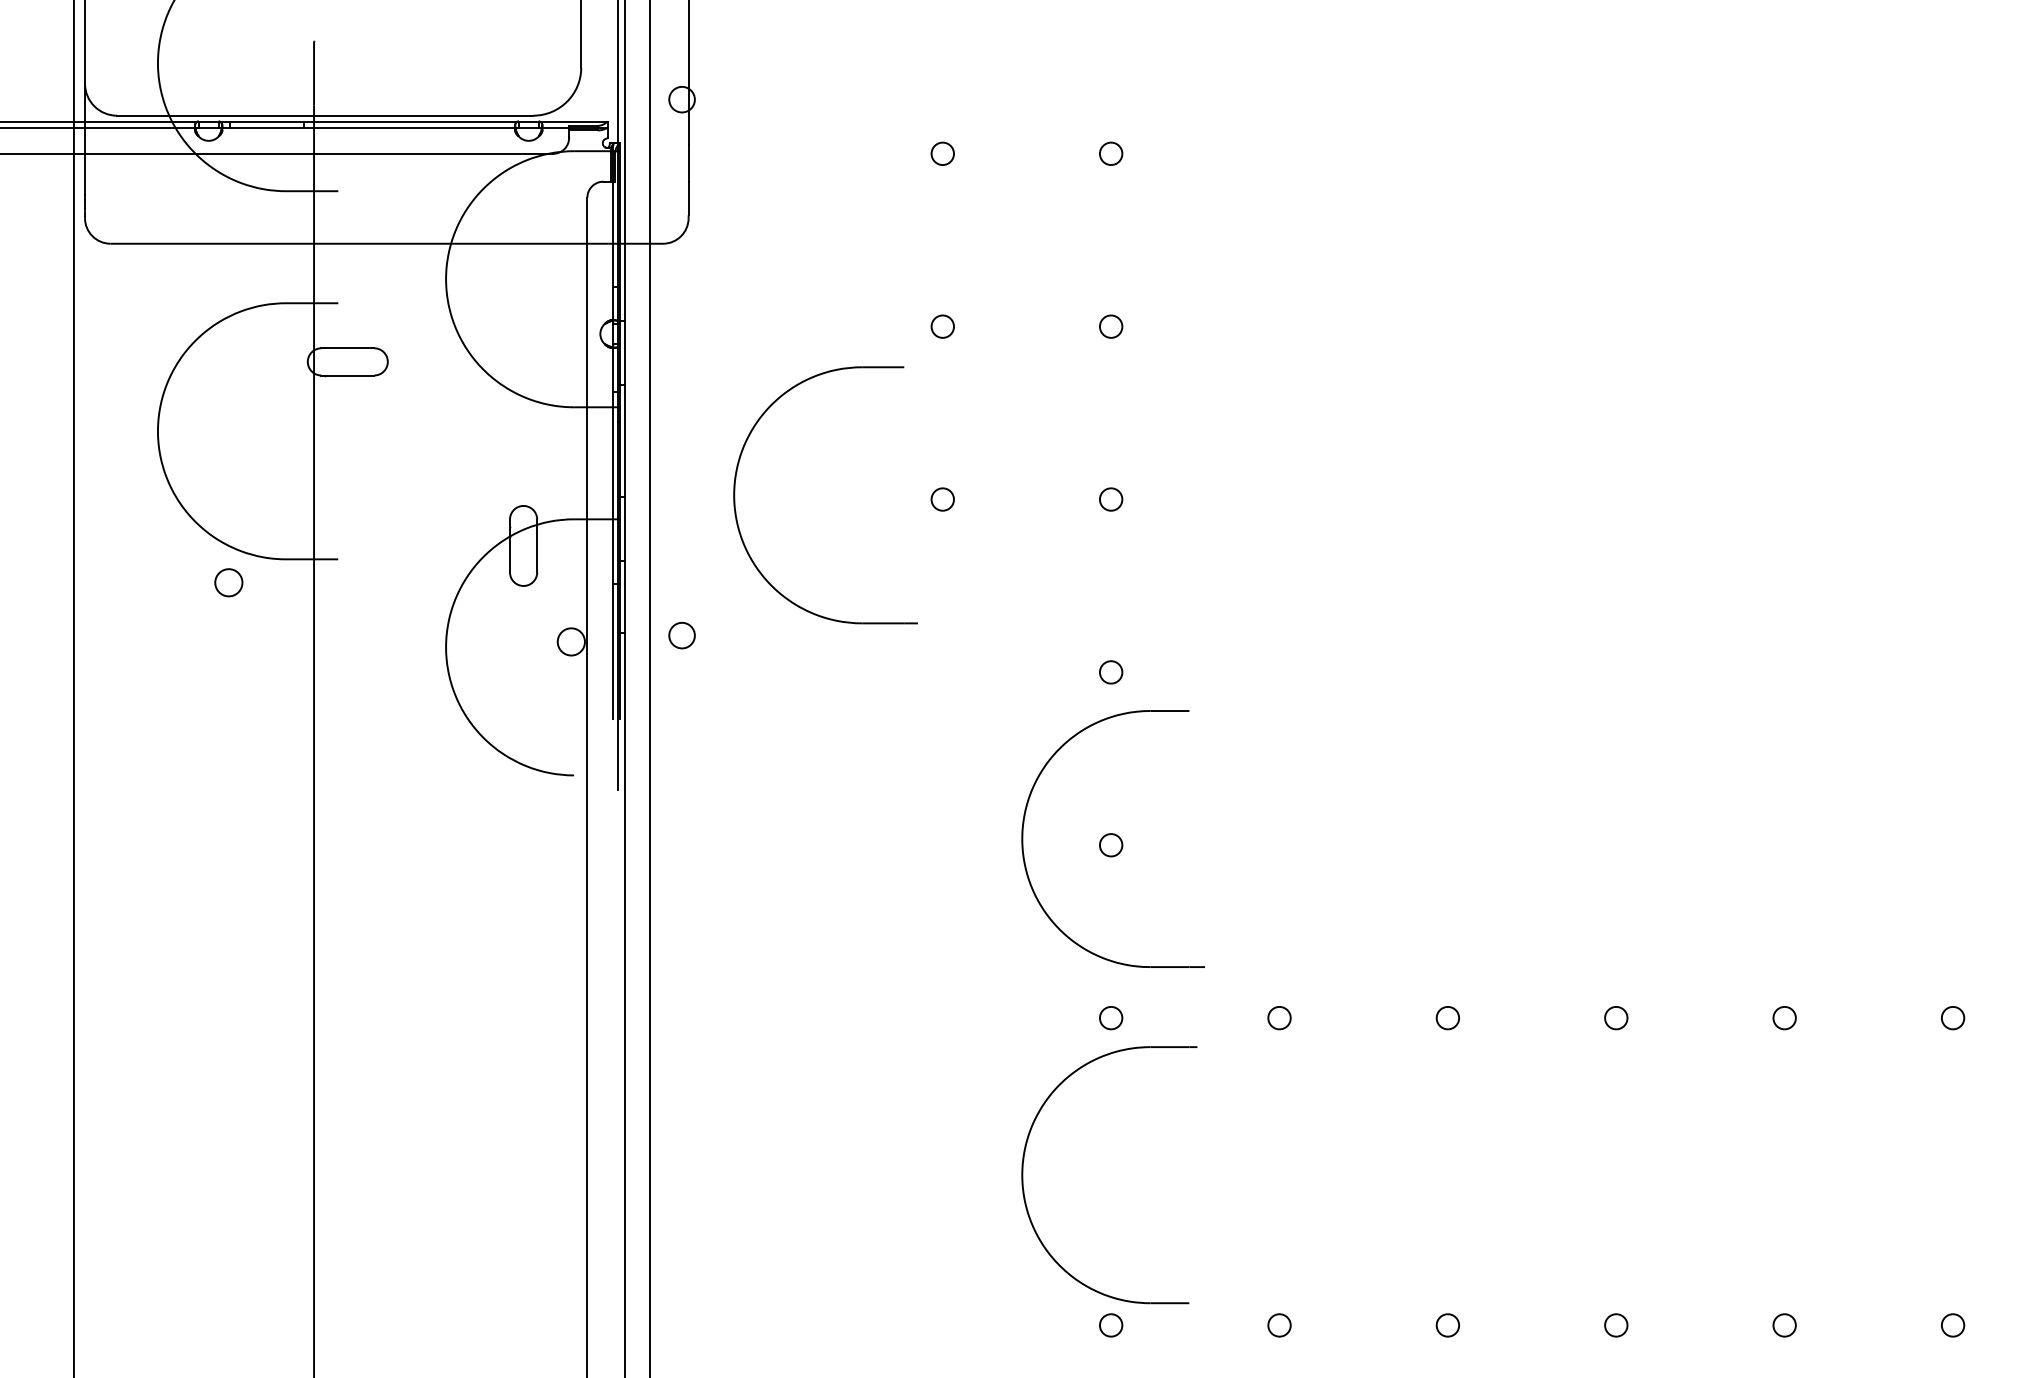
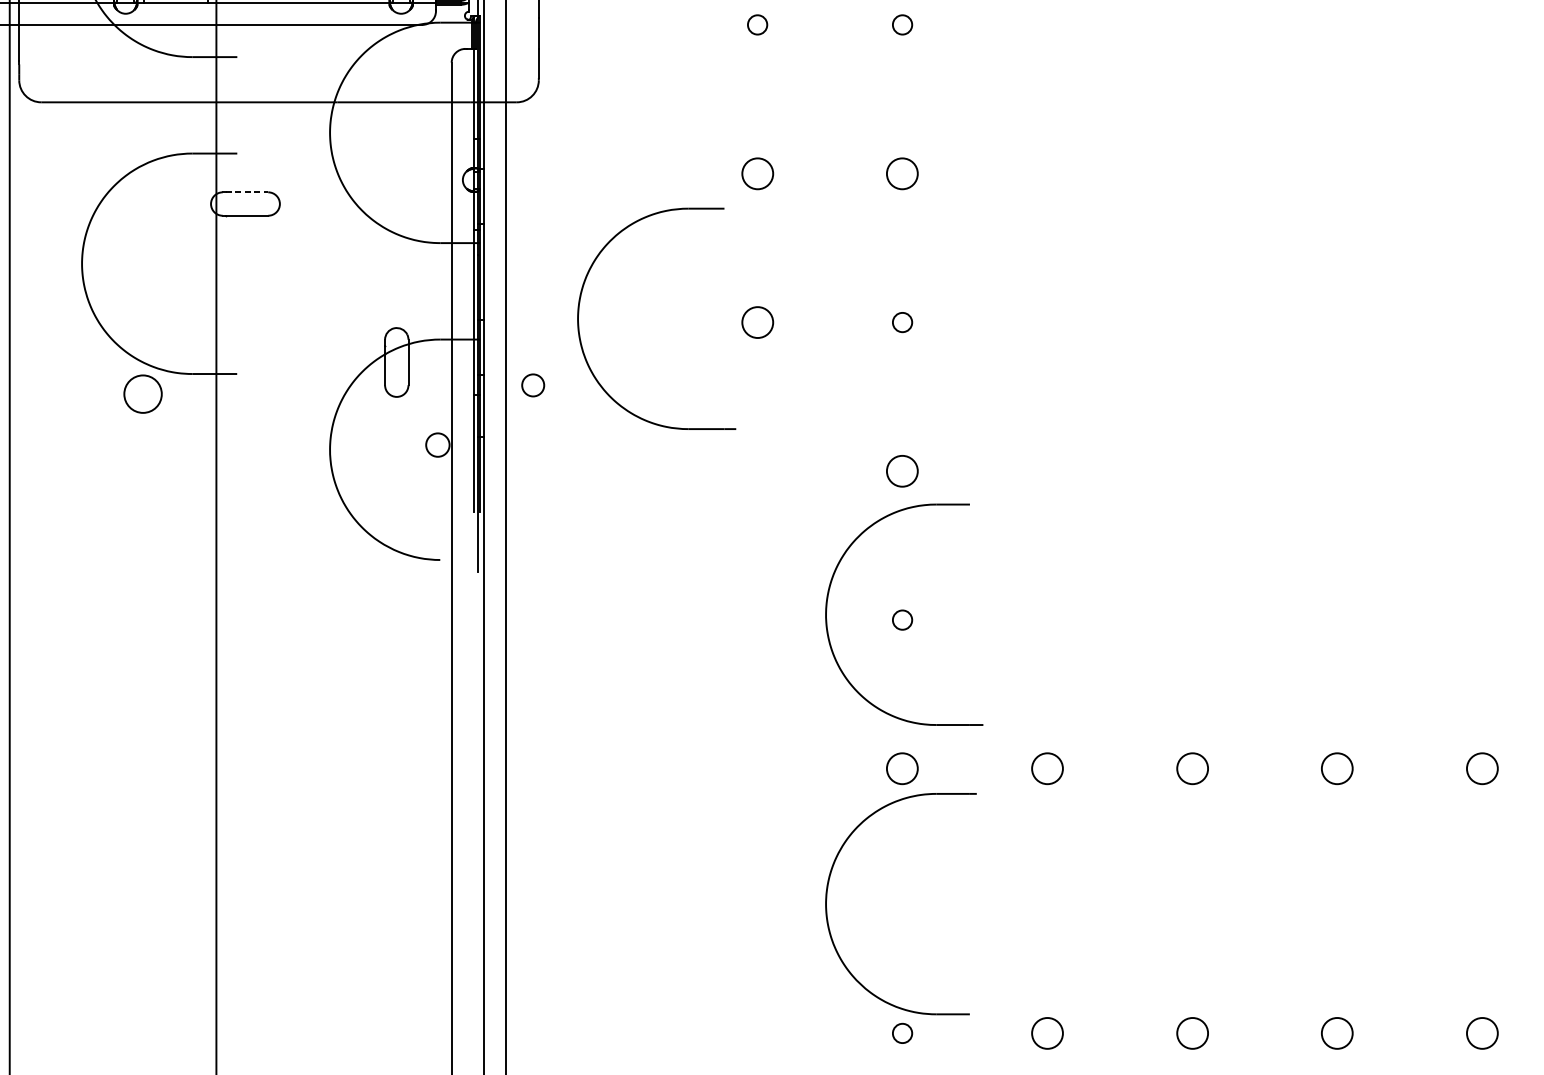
circle: (942, 326) -> (757, 173), size x1.6
circle: (1111, 326) -> (902, 173), size x1.6
line: (349, 348) -> (246, 192), solid -> dashed
circle: (942, 499) -> (757, 322), size x1.6
circle: (228, 582) -> (142, 393), size x1.6
circle: (681, 635) -> (532, 385), moved
circle: (1111, 672) -> (902, 471), size x1.6
circle: (1111, 1018) -> (902, 769), size x1.6
circle: (1279, 1018) -> (1047, 769), size x1.6
circle: (1447, 1018) -> (1192, 769), size x1.6
circle: (1616, 1018) -> (1337, 769), size x1.6
circle: (1784, 1018) -> (1482, 769), size x1.6
circle: (1279, 1325) -> (1047, 1033), size x1.6
circle: (1447, 1325) -> (1192, 1033), size x1.6
circle: (1616, 1325) -> (1337, 1033), size x1.6
circle: (1784, 1325) -> (1482, 1033), size x1.6

